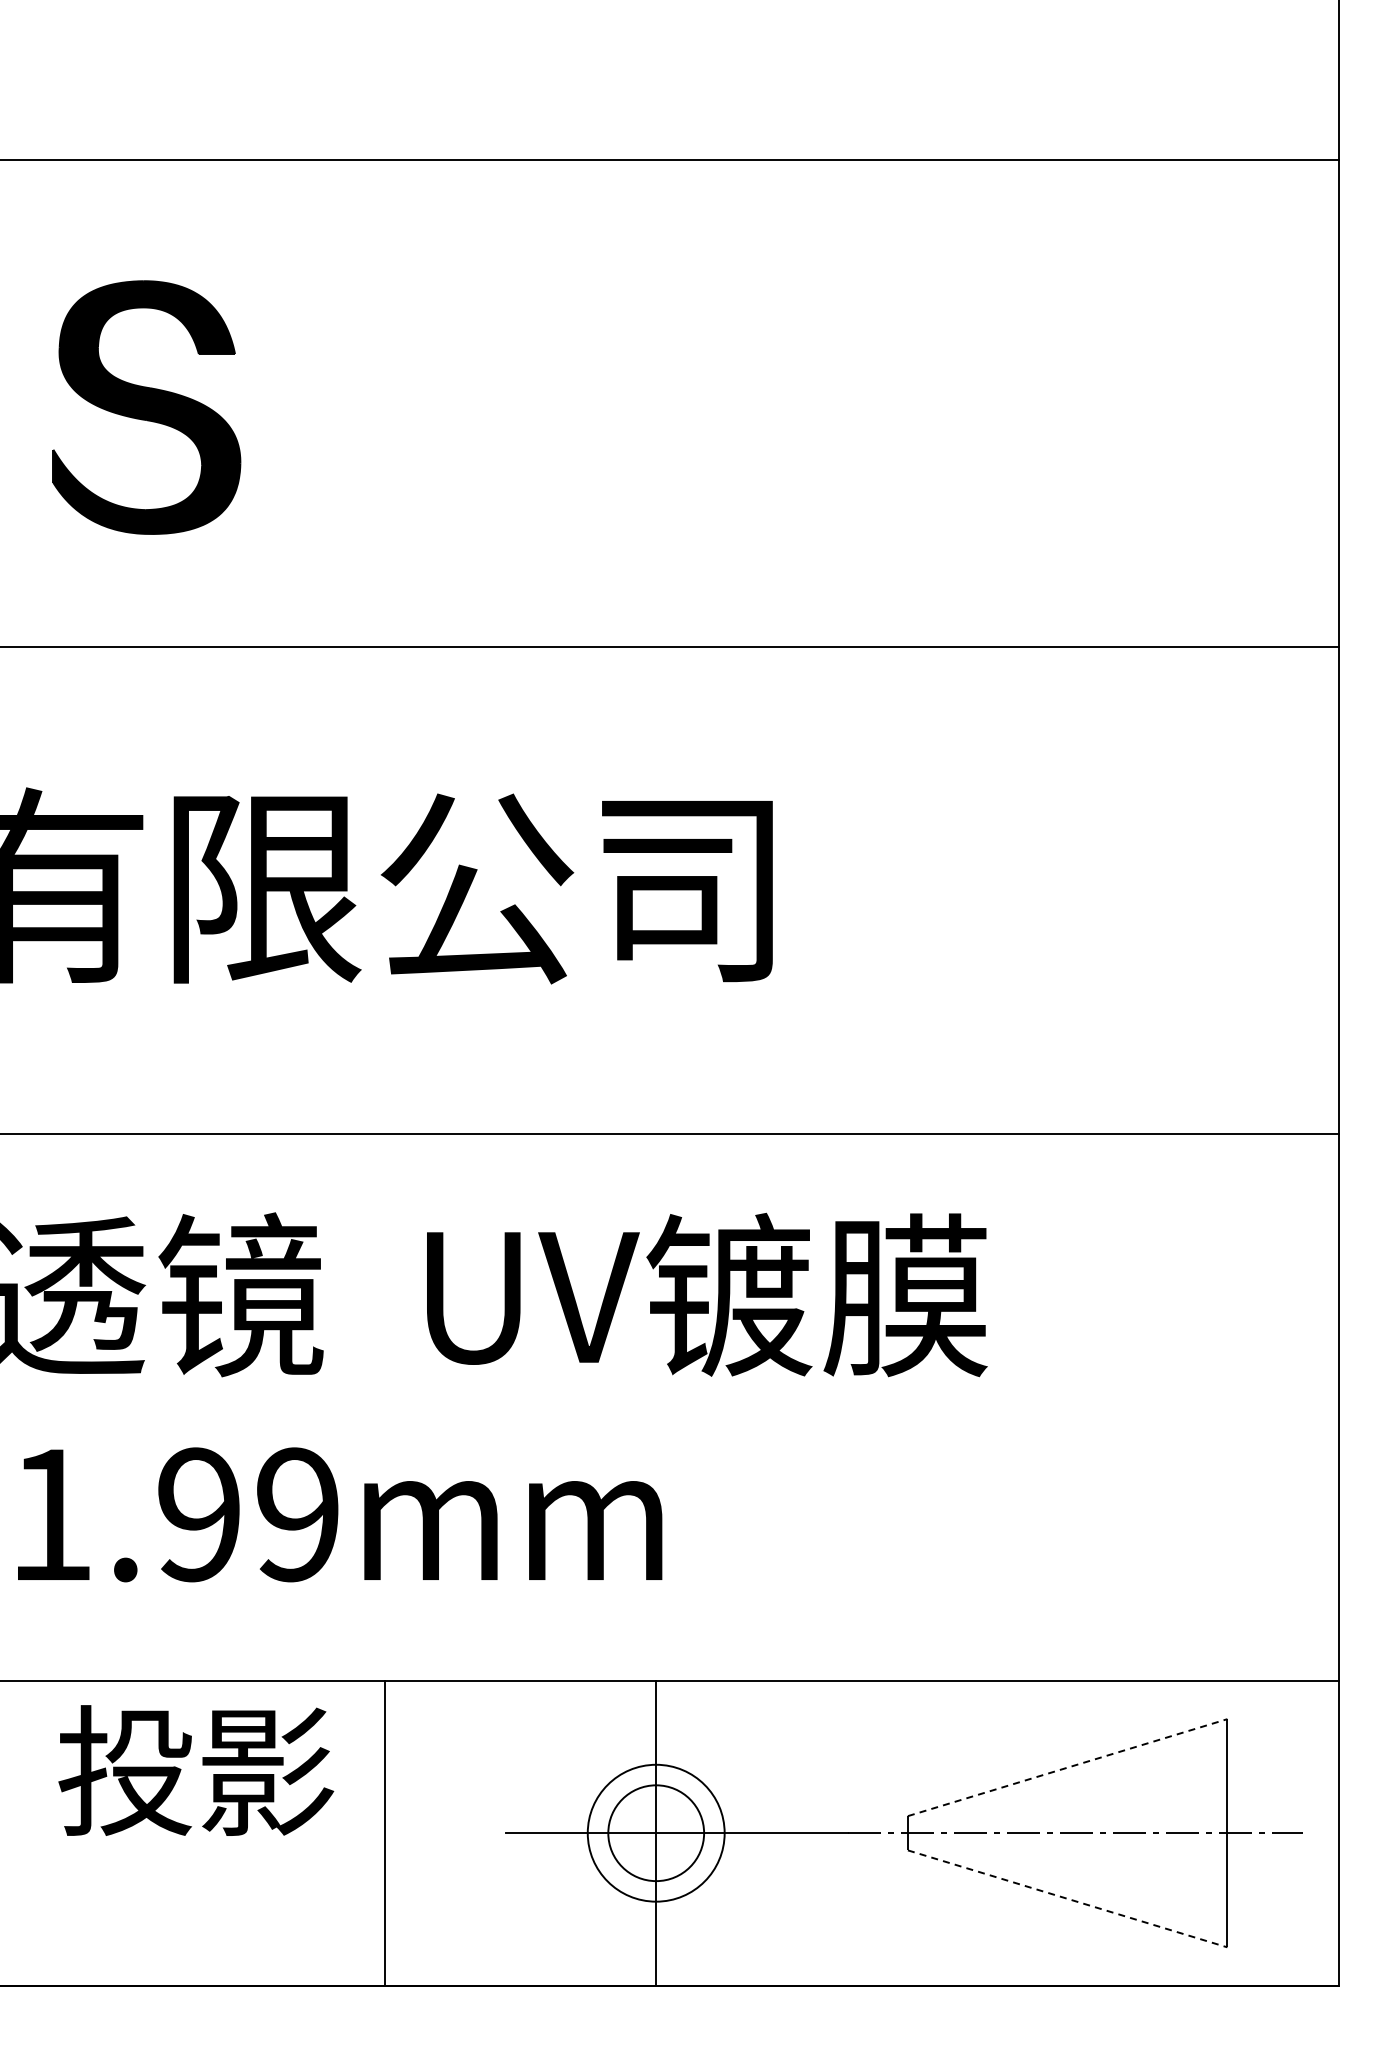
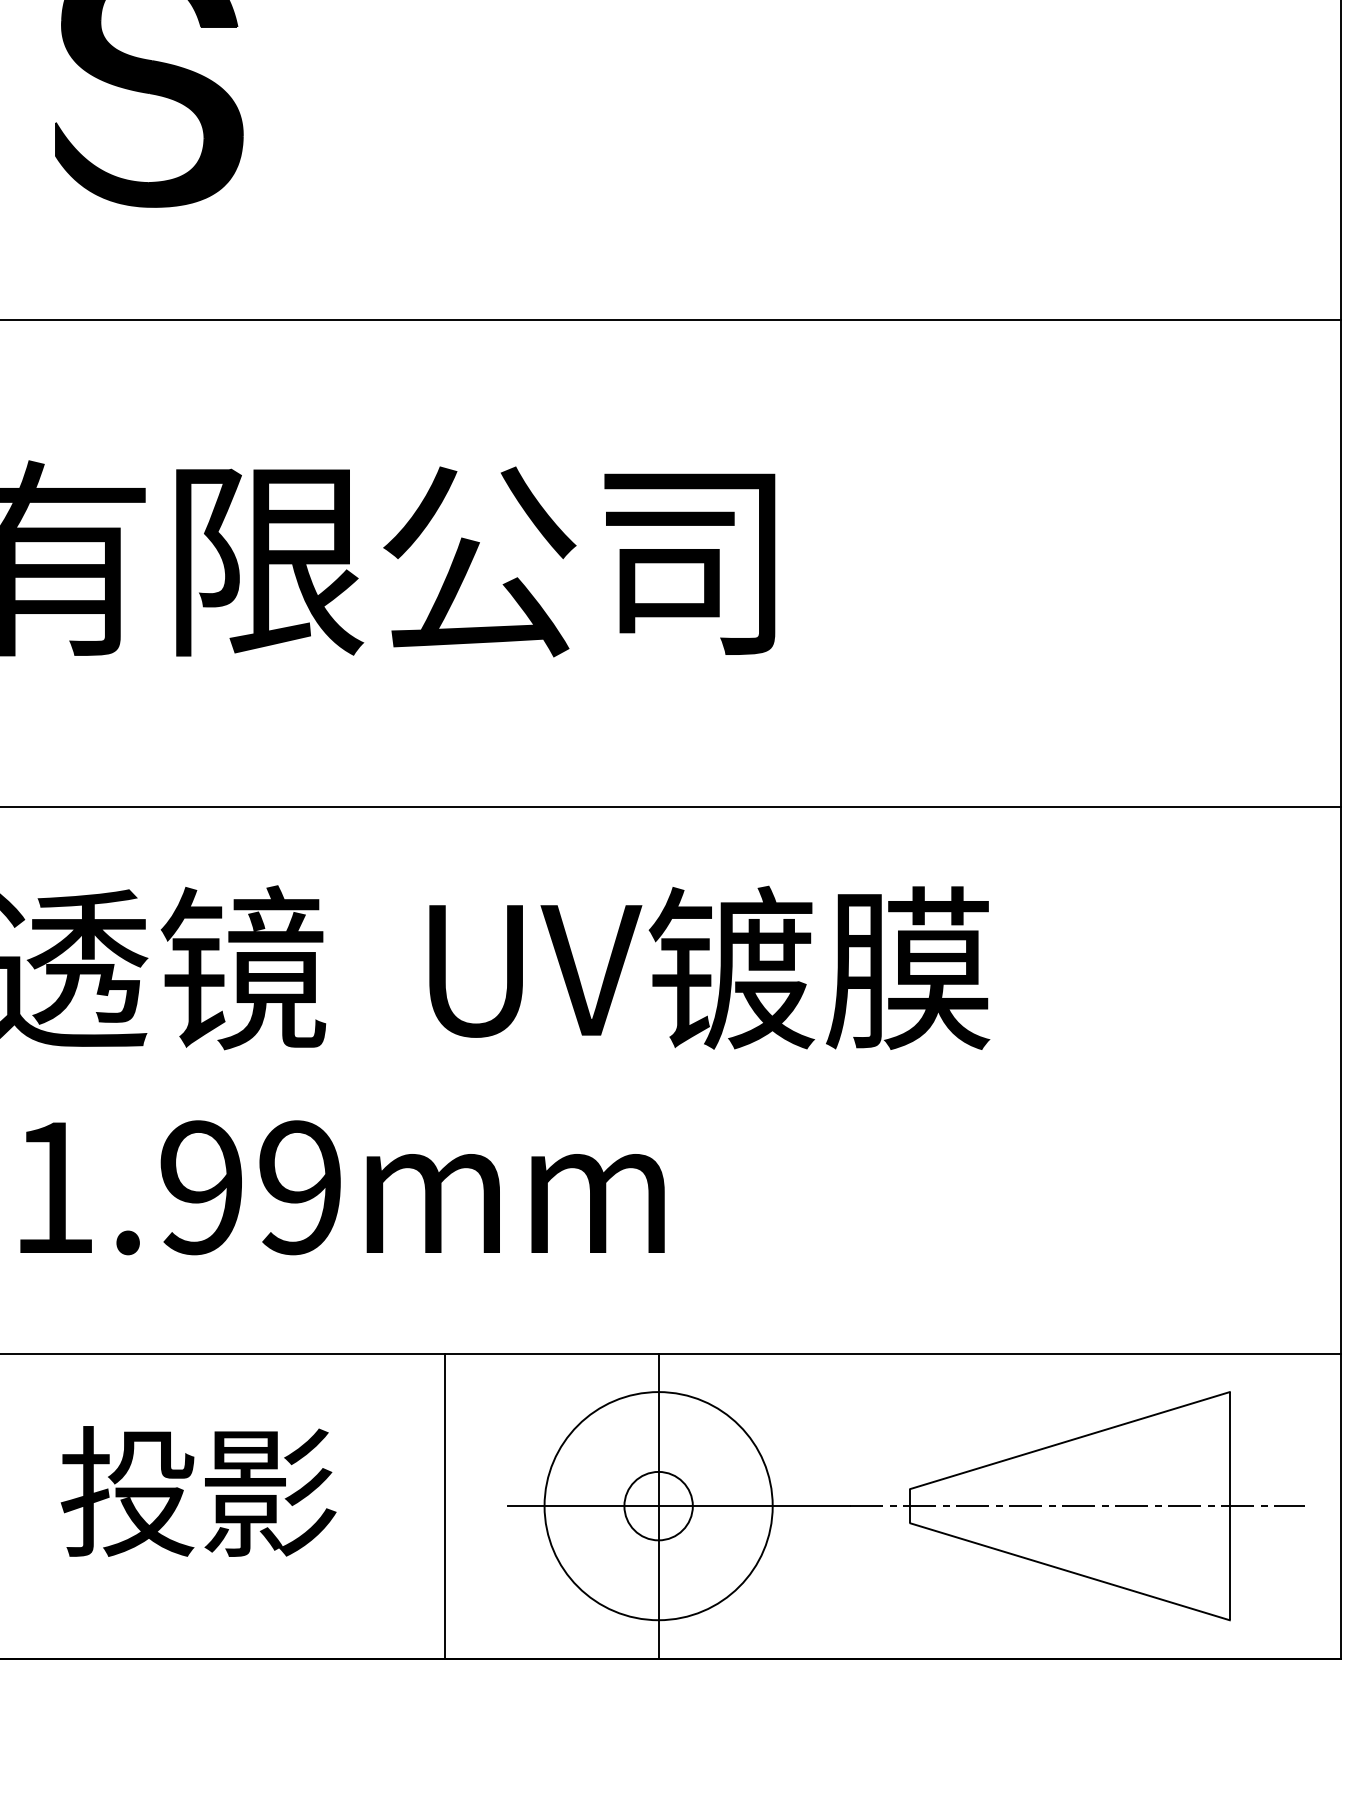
line: (1067, 1767) -> (1069, 1440), dashed -> solid
text: (196, 1770) -> (198, 1491), moved
line: (384, 1832) -> (444, 1505), moved
circle: (656, 1833) -> (658, 1506), size x0.71
circle: (656, 1833) -> (658, 1506), size x1.67
line: (1067, 1898) -> (1069, 1571), dashed -> solid

